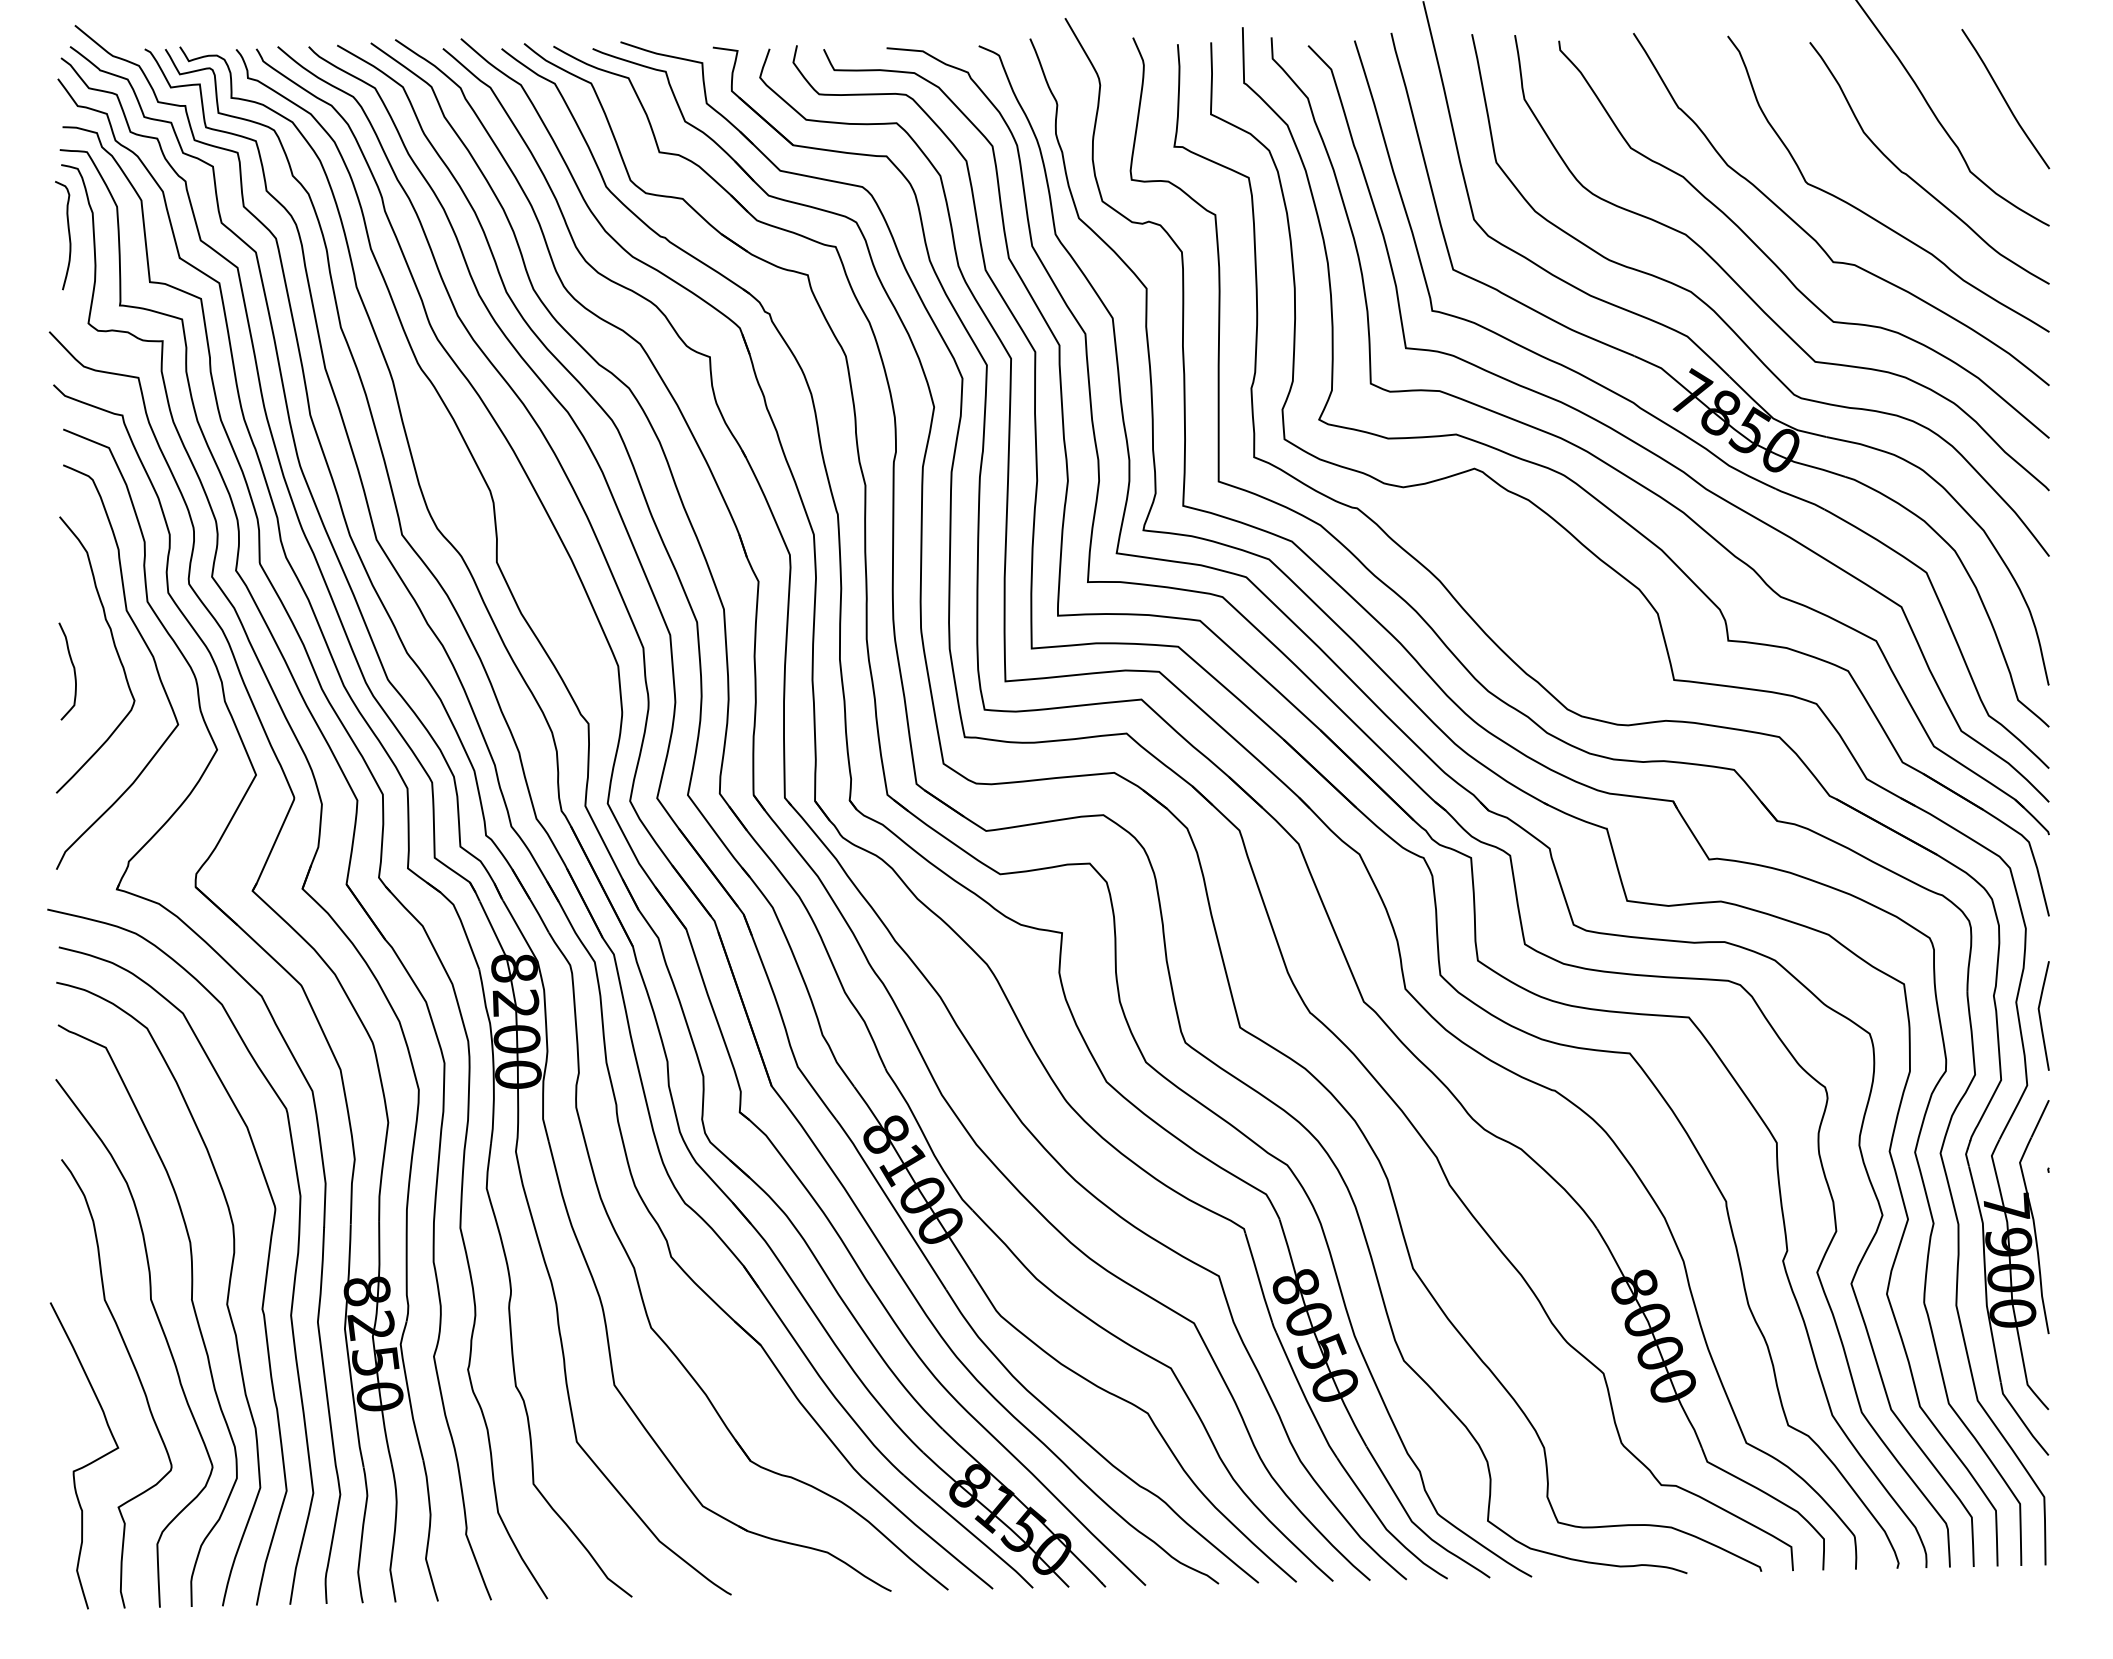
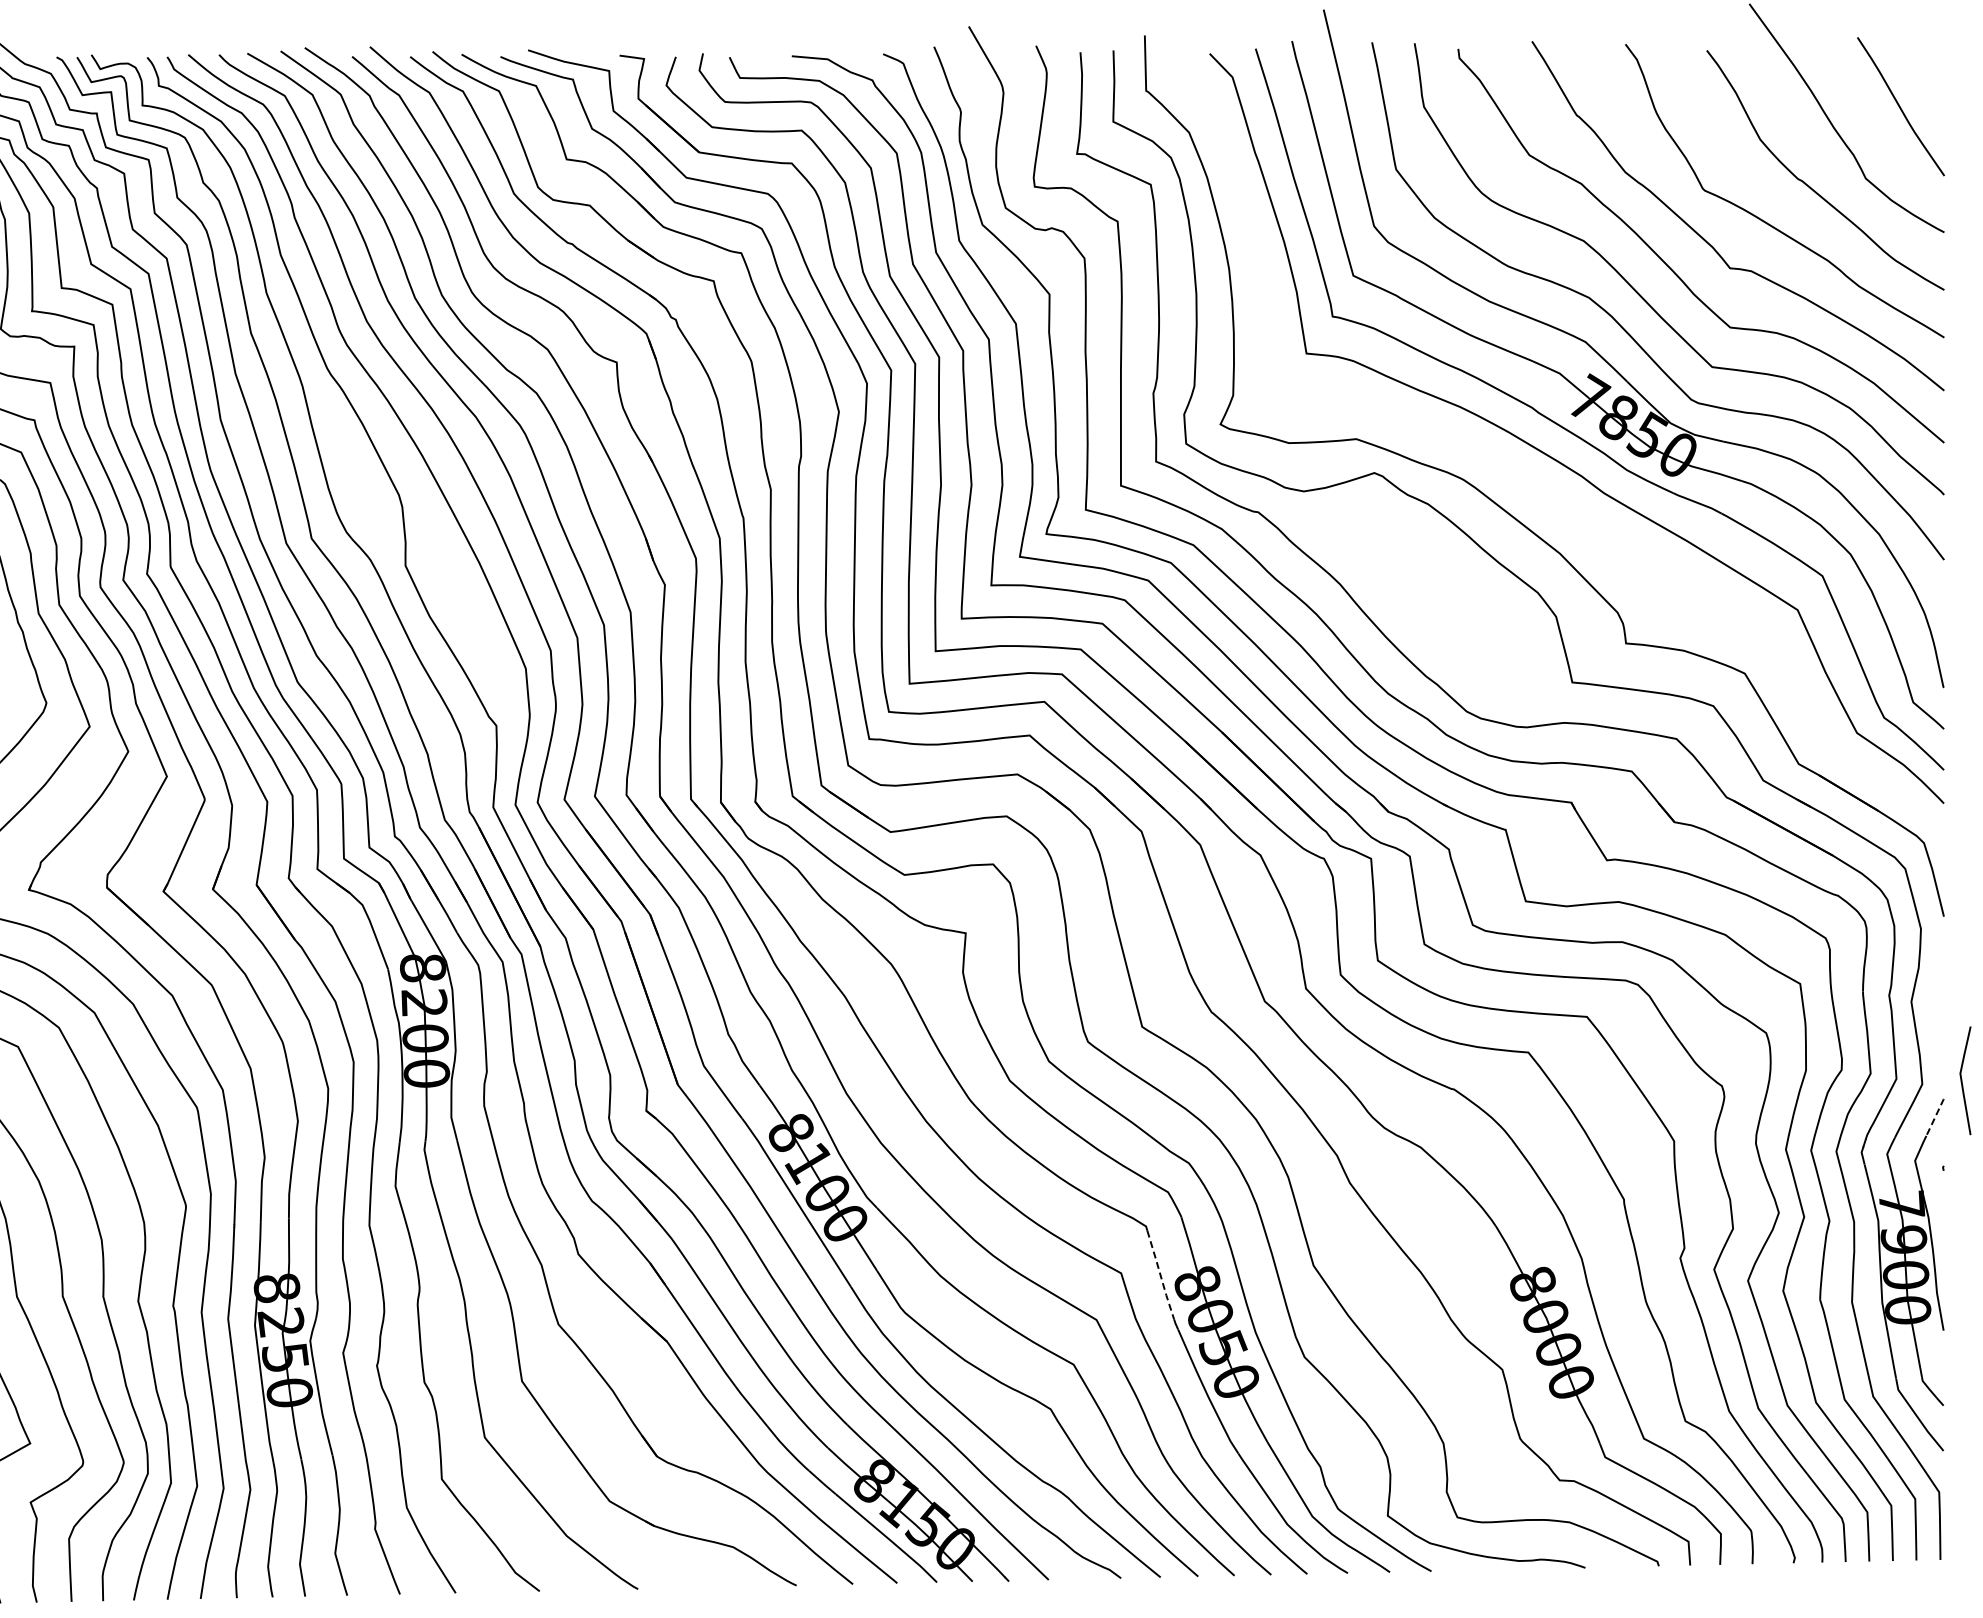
part: (1634, 479) -> (1533, 483), removed
curve: (2040, 1015) -> (1962, 1080), moved
line: (2040, 1118) -> (1935, 1117), solid -> dashed
line: (1258, 1278) -> (1160, 1275), solid -> dashed

